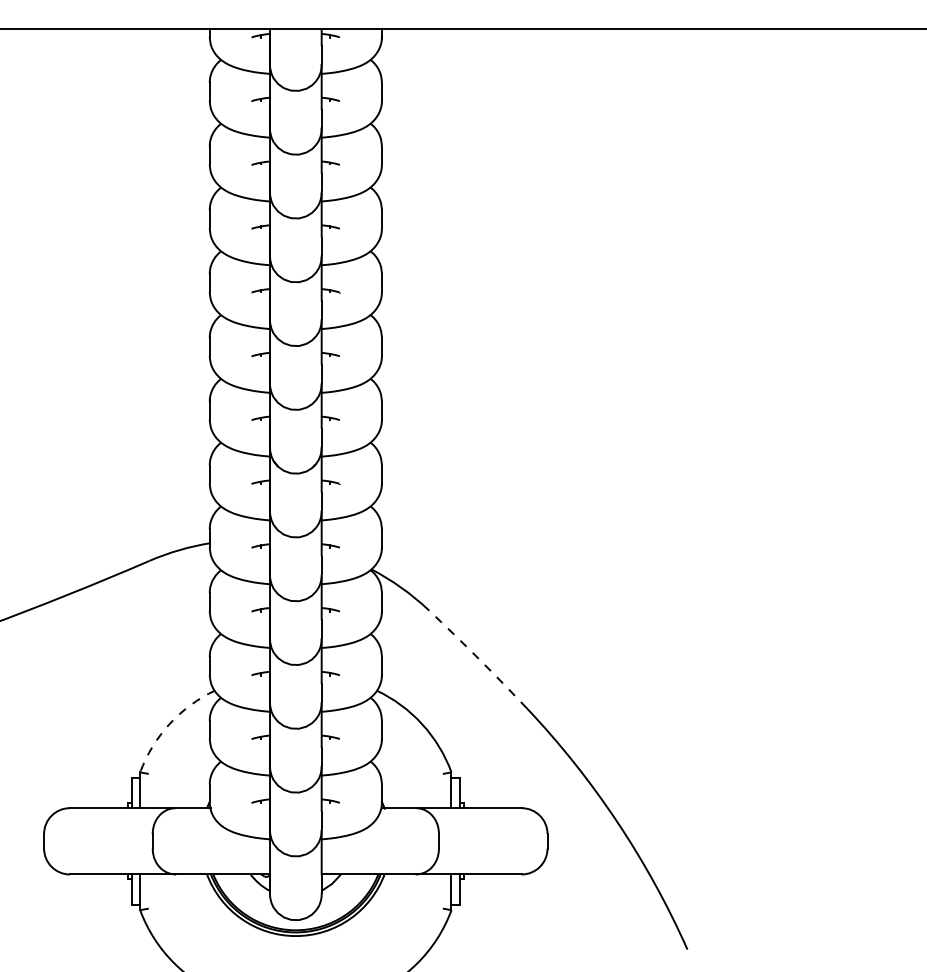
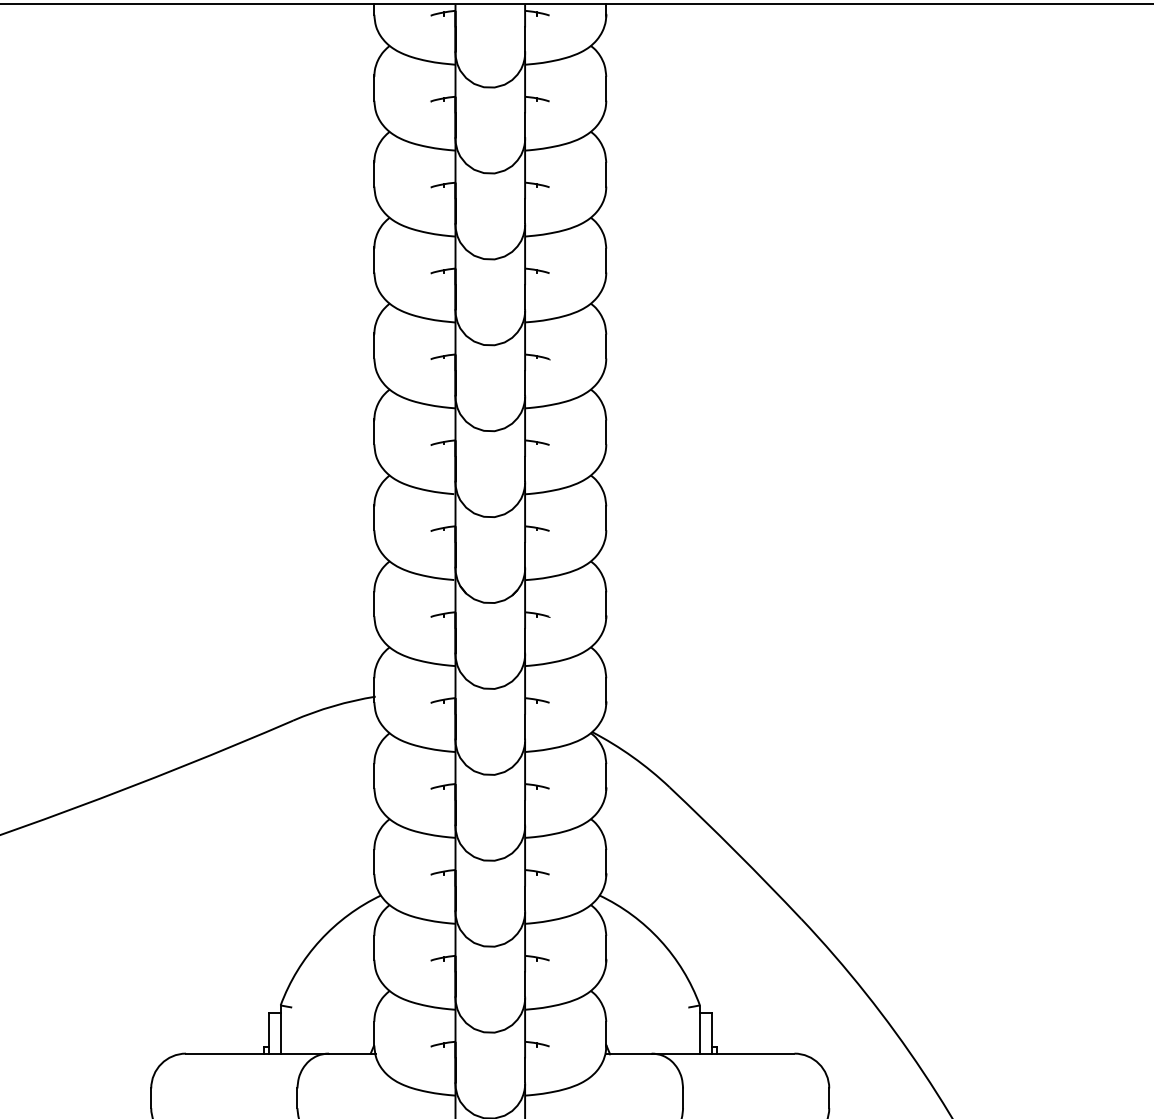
arc: (478, 658) -> (736, 852), dashed -> solid
arc: (169, 724) -> (320, 940), dashed -> solid

